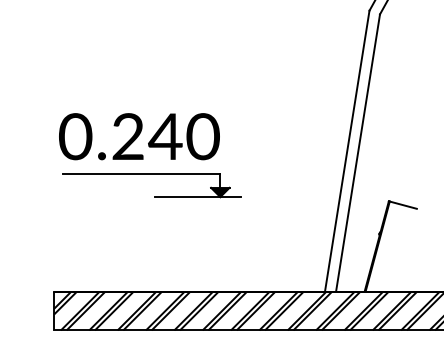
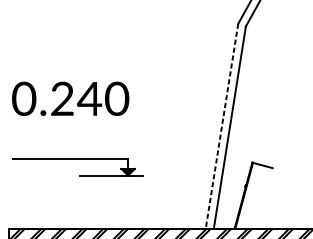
text: (139, 136) -> (70, 98), moved
line: (347, 151) -> (222, 126), solid -> dashed
part: (151, 174) -> (77, 159), moved

